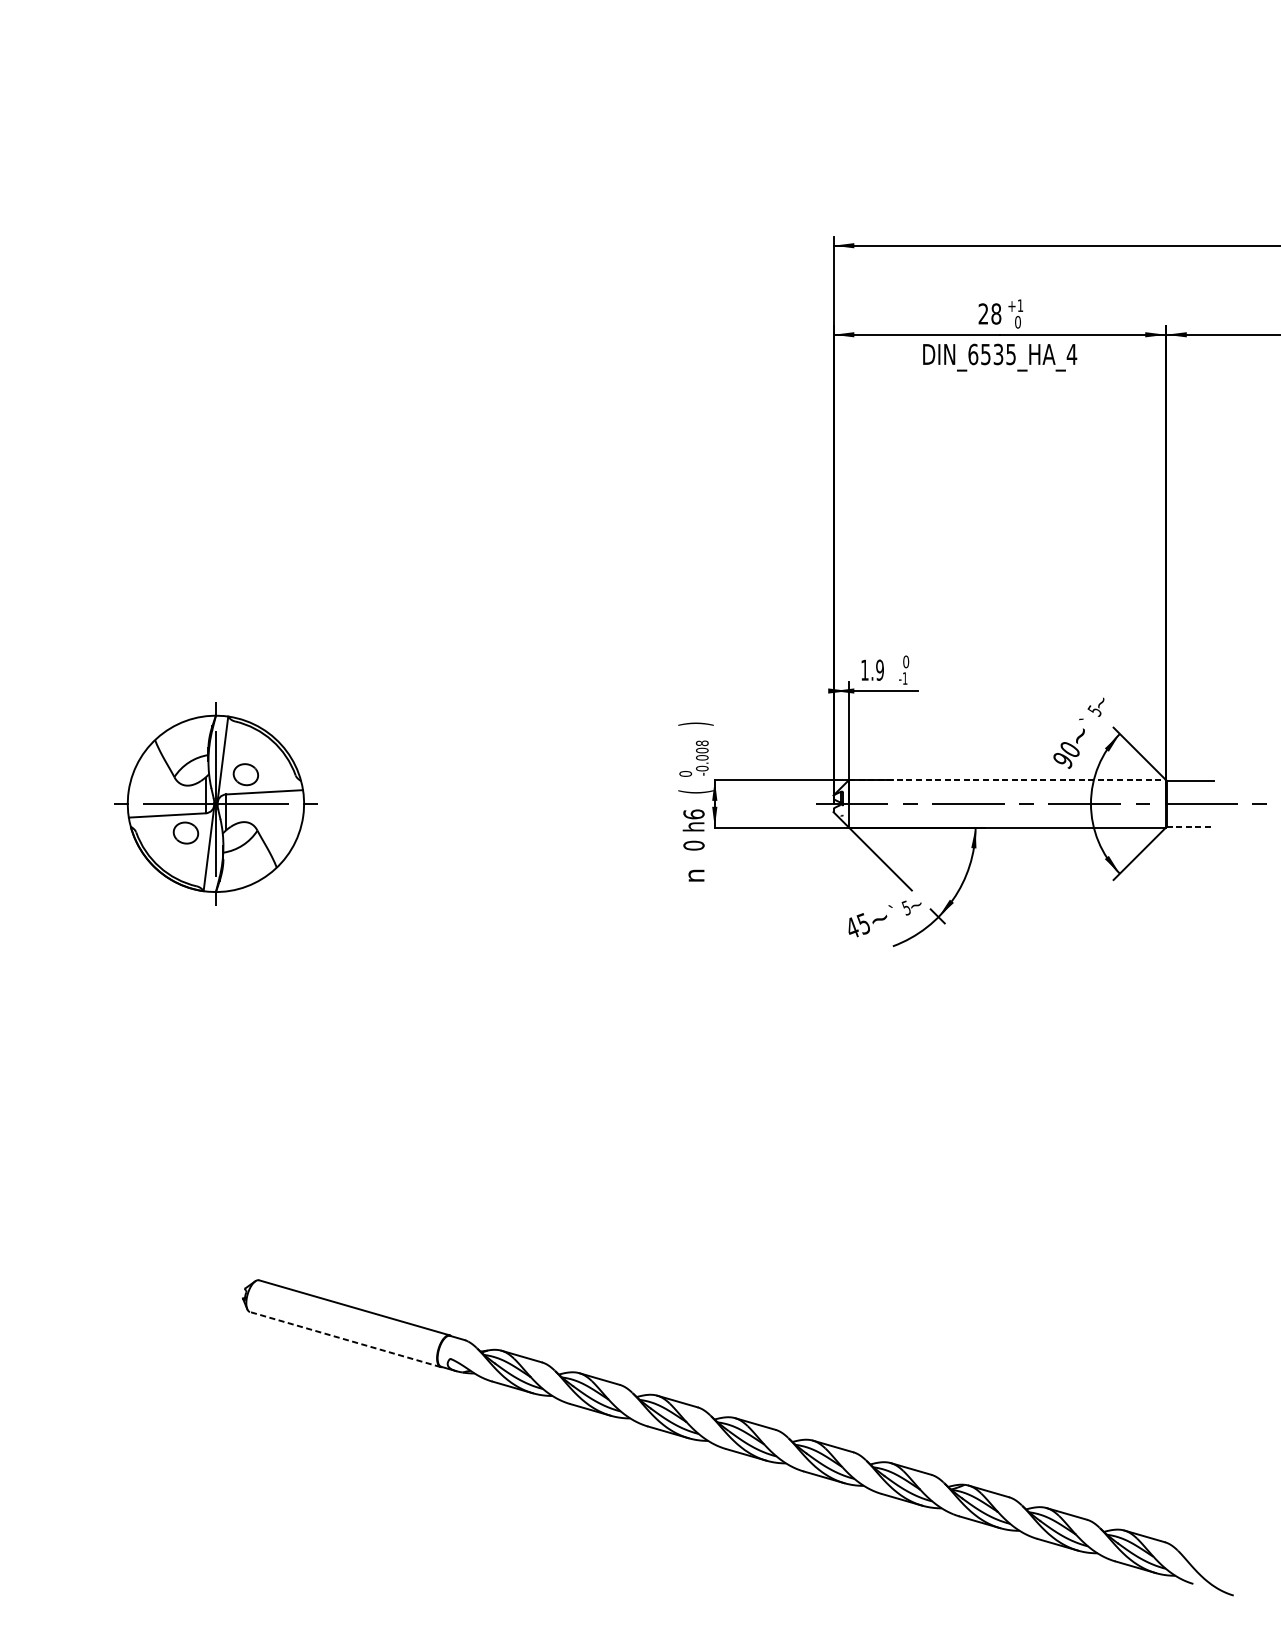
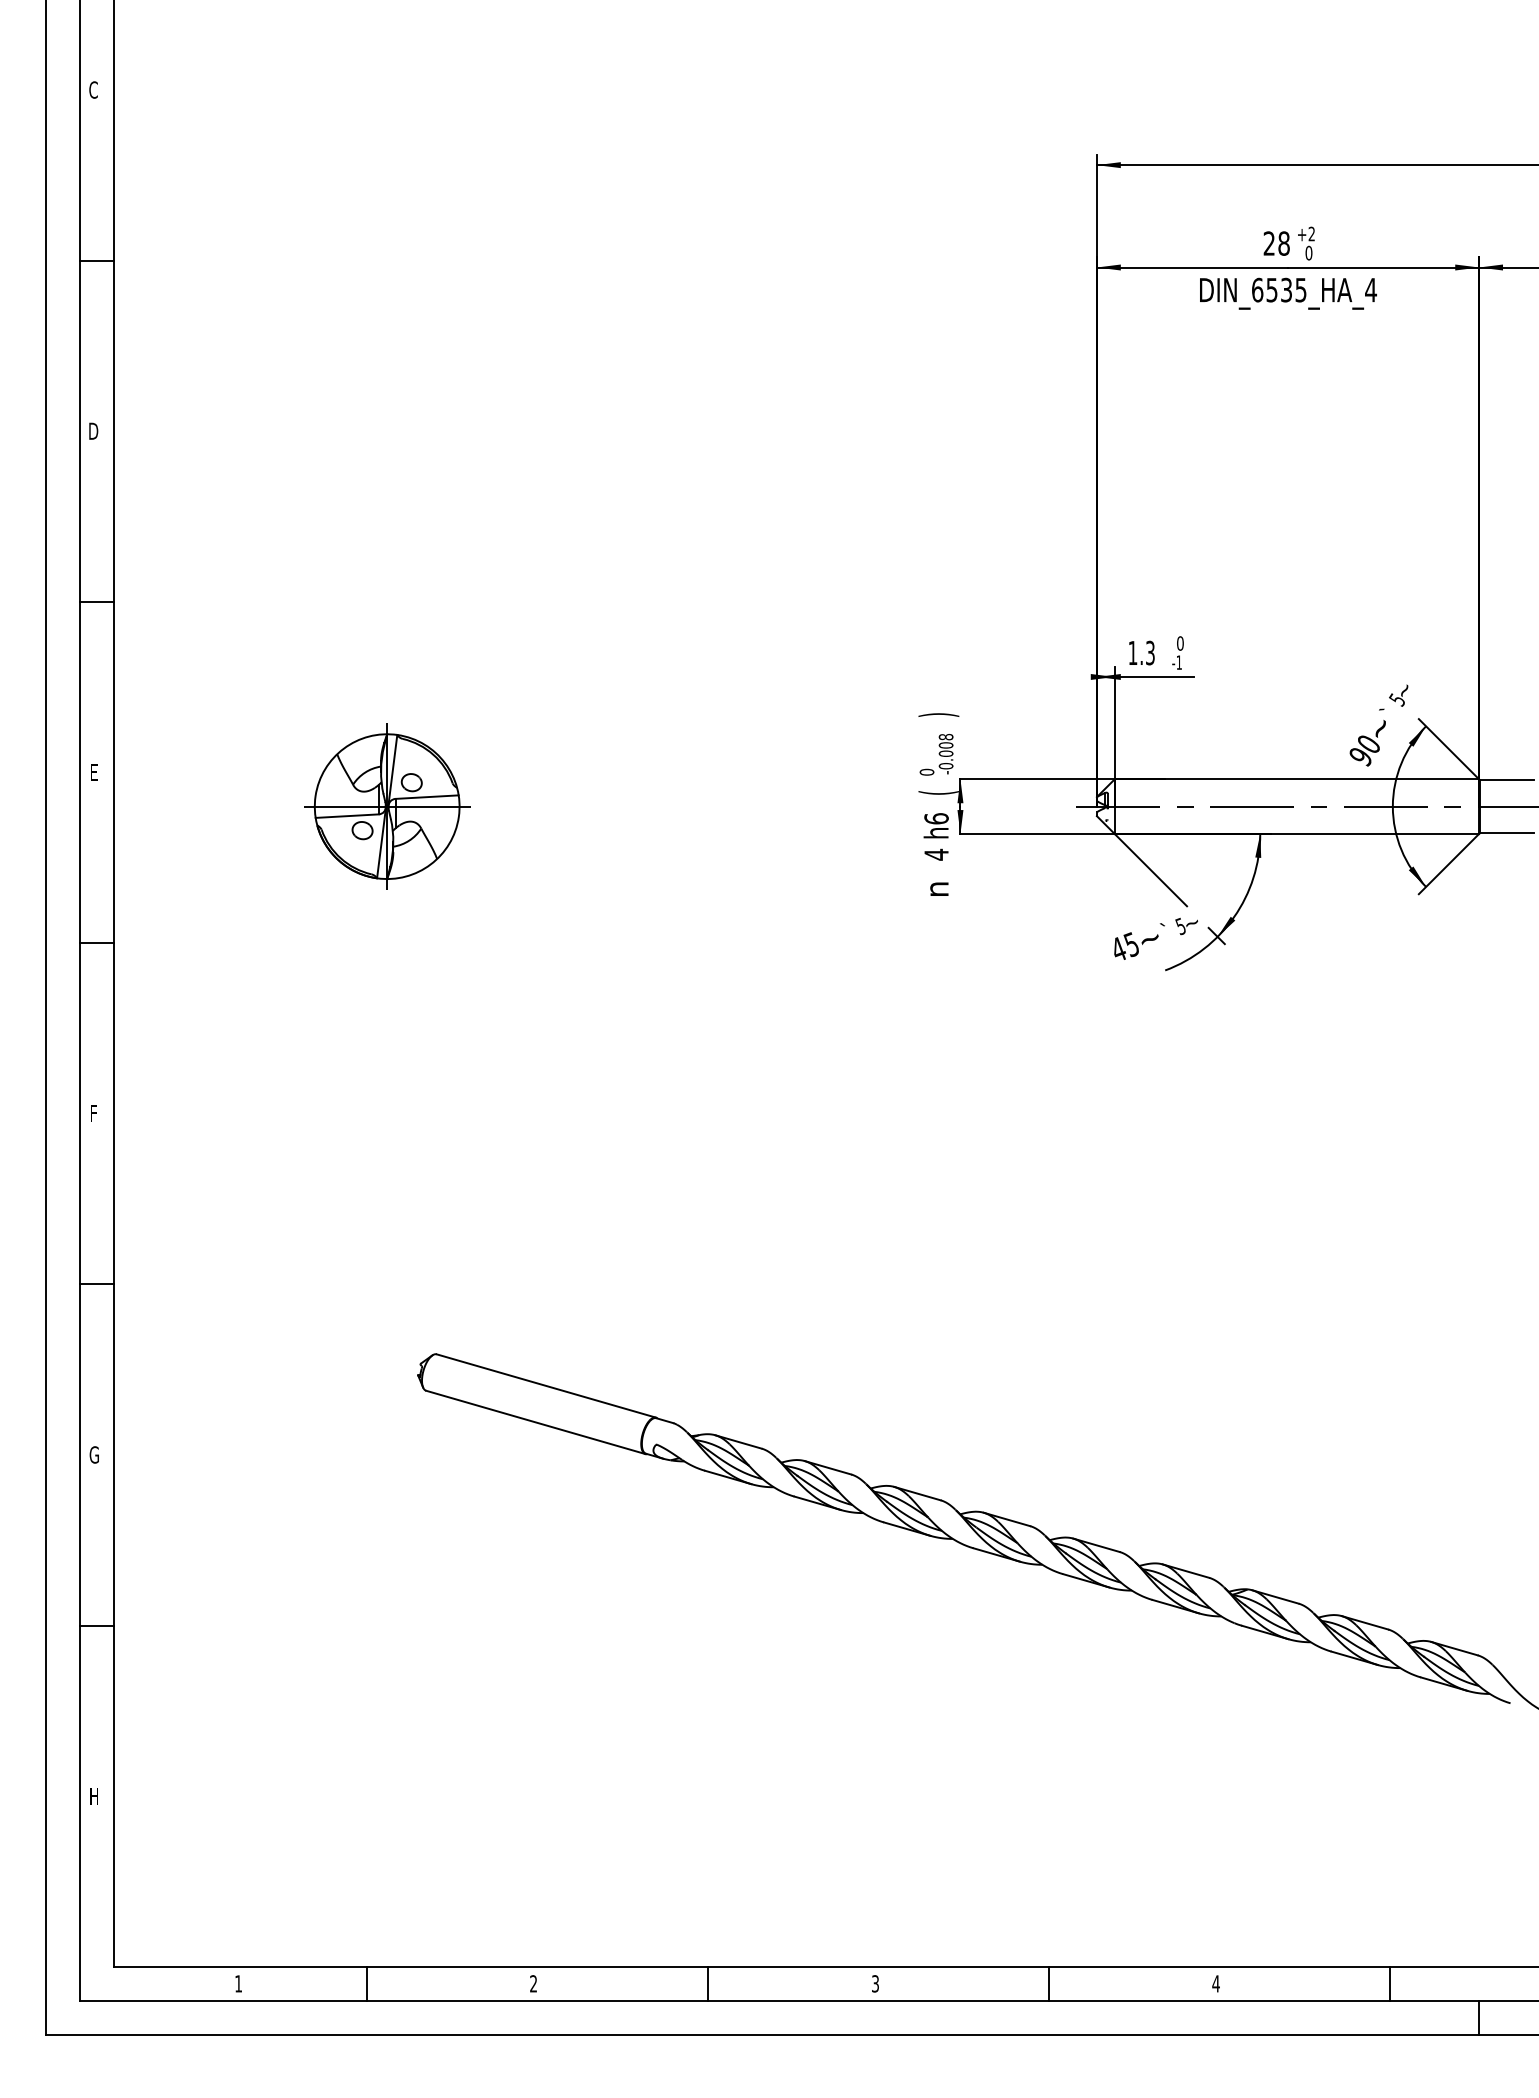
text: (1020, 305) -> (1311, 233), +1 -> +2
text: (879, 670) -> (1149, 653), 1.9 -> 1.3
line: (1008, 780) -> (1297, 779), dashed -> solid
part: (216, 803) -> (387, 806), size x0.71
line: (1190, 827) -> (1507, 833), dashed -> solid
text: (693, 845) -> (936, 854), 0 -> 4
line: (345, 1339) -> (535, 1422), dashed -> solid

